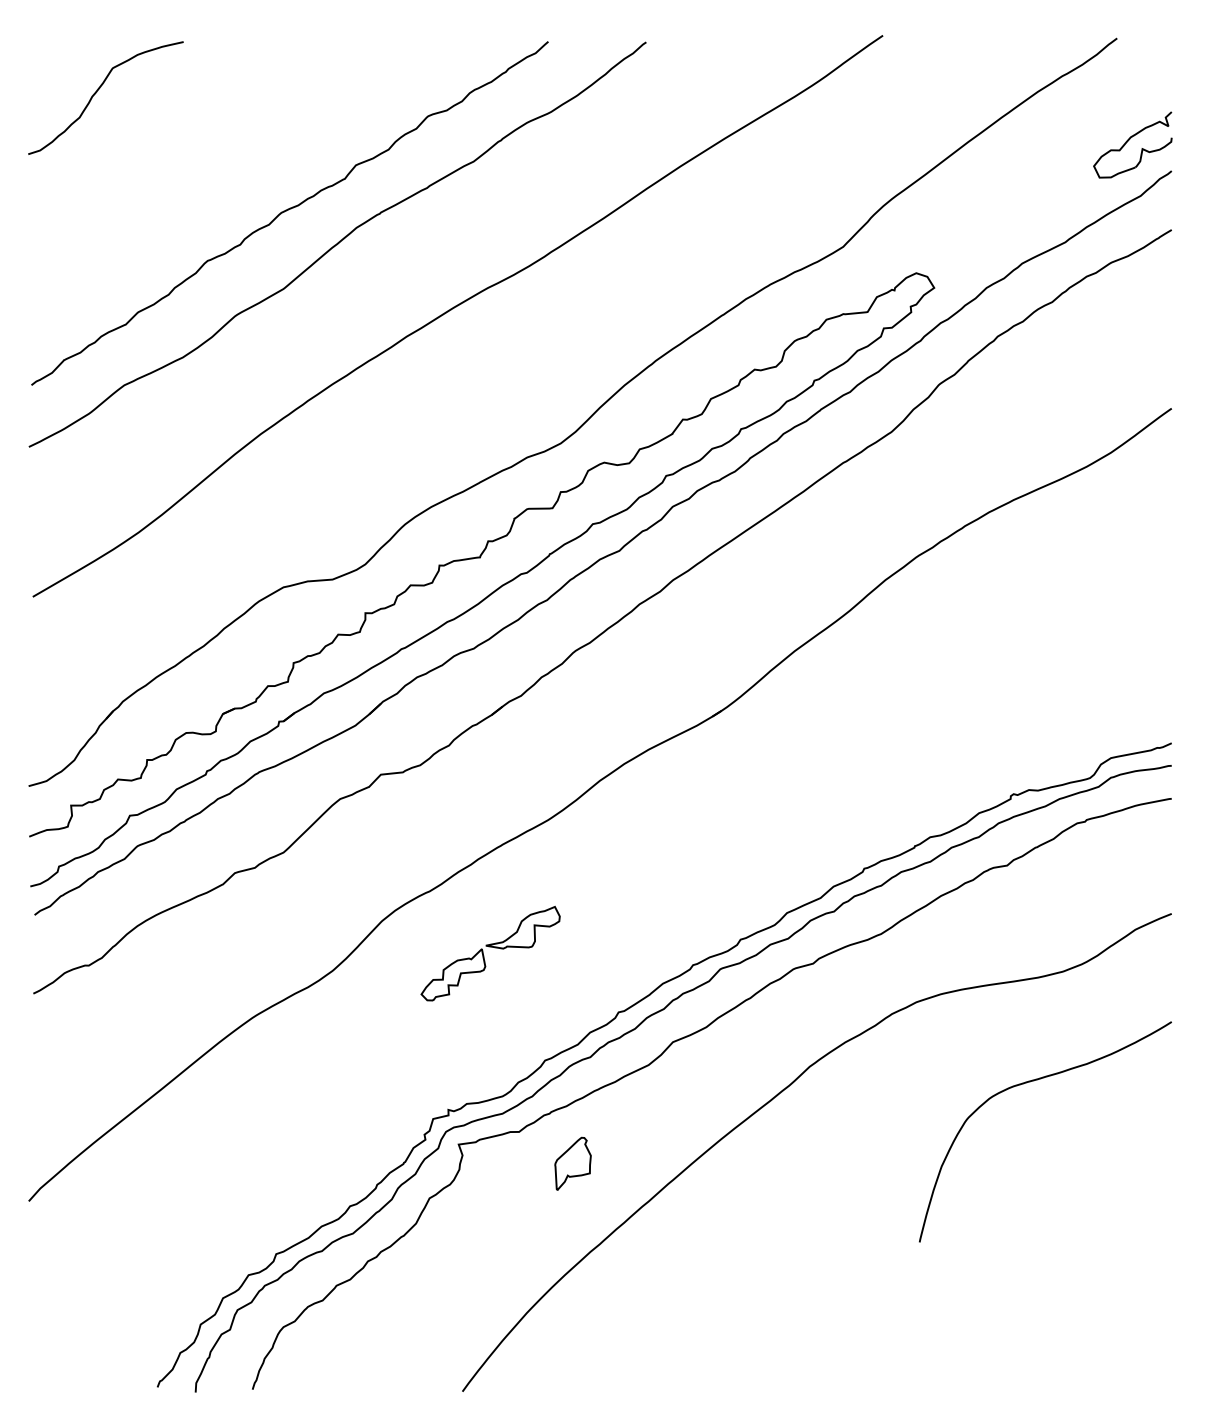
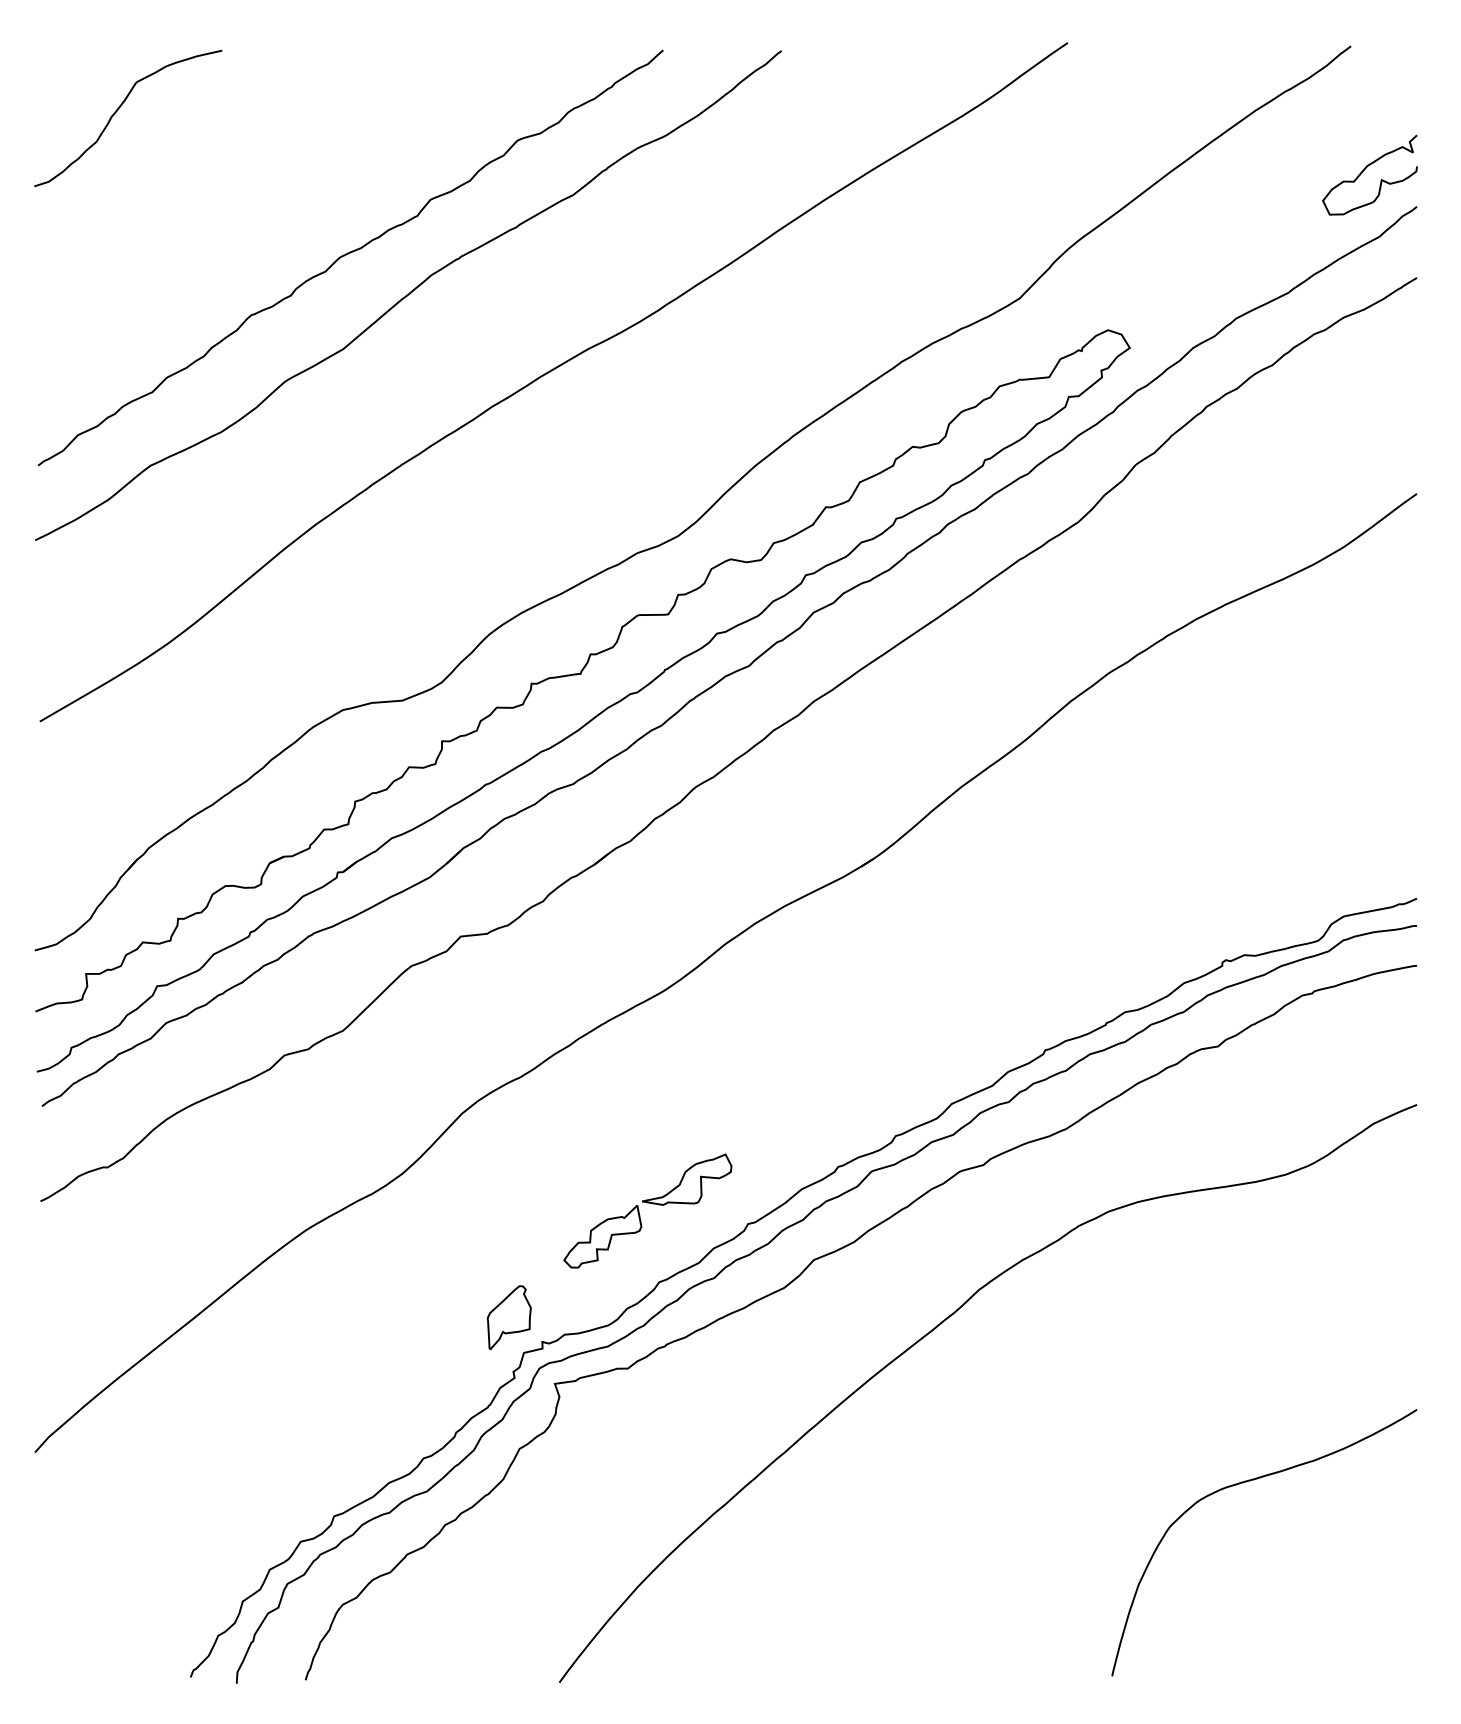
part: (490, 953) -> (647, 1210), moved
curve: (1034, 1081) -> (1251, 1481), moved
part: (572, 1163) -> (508, 1317), moved

